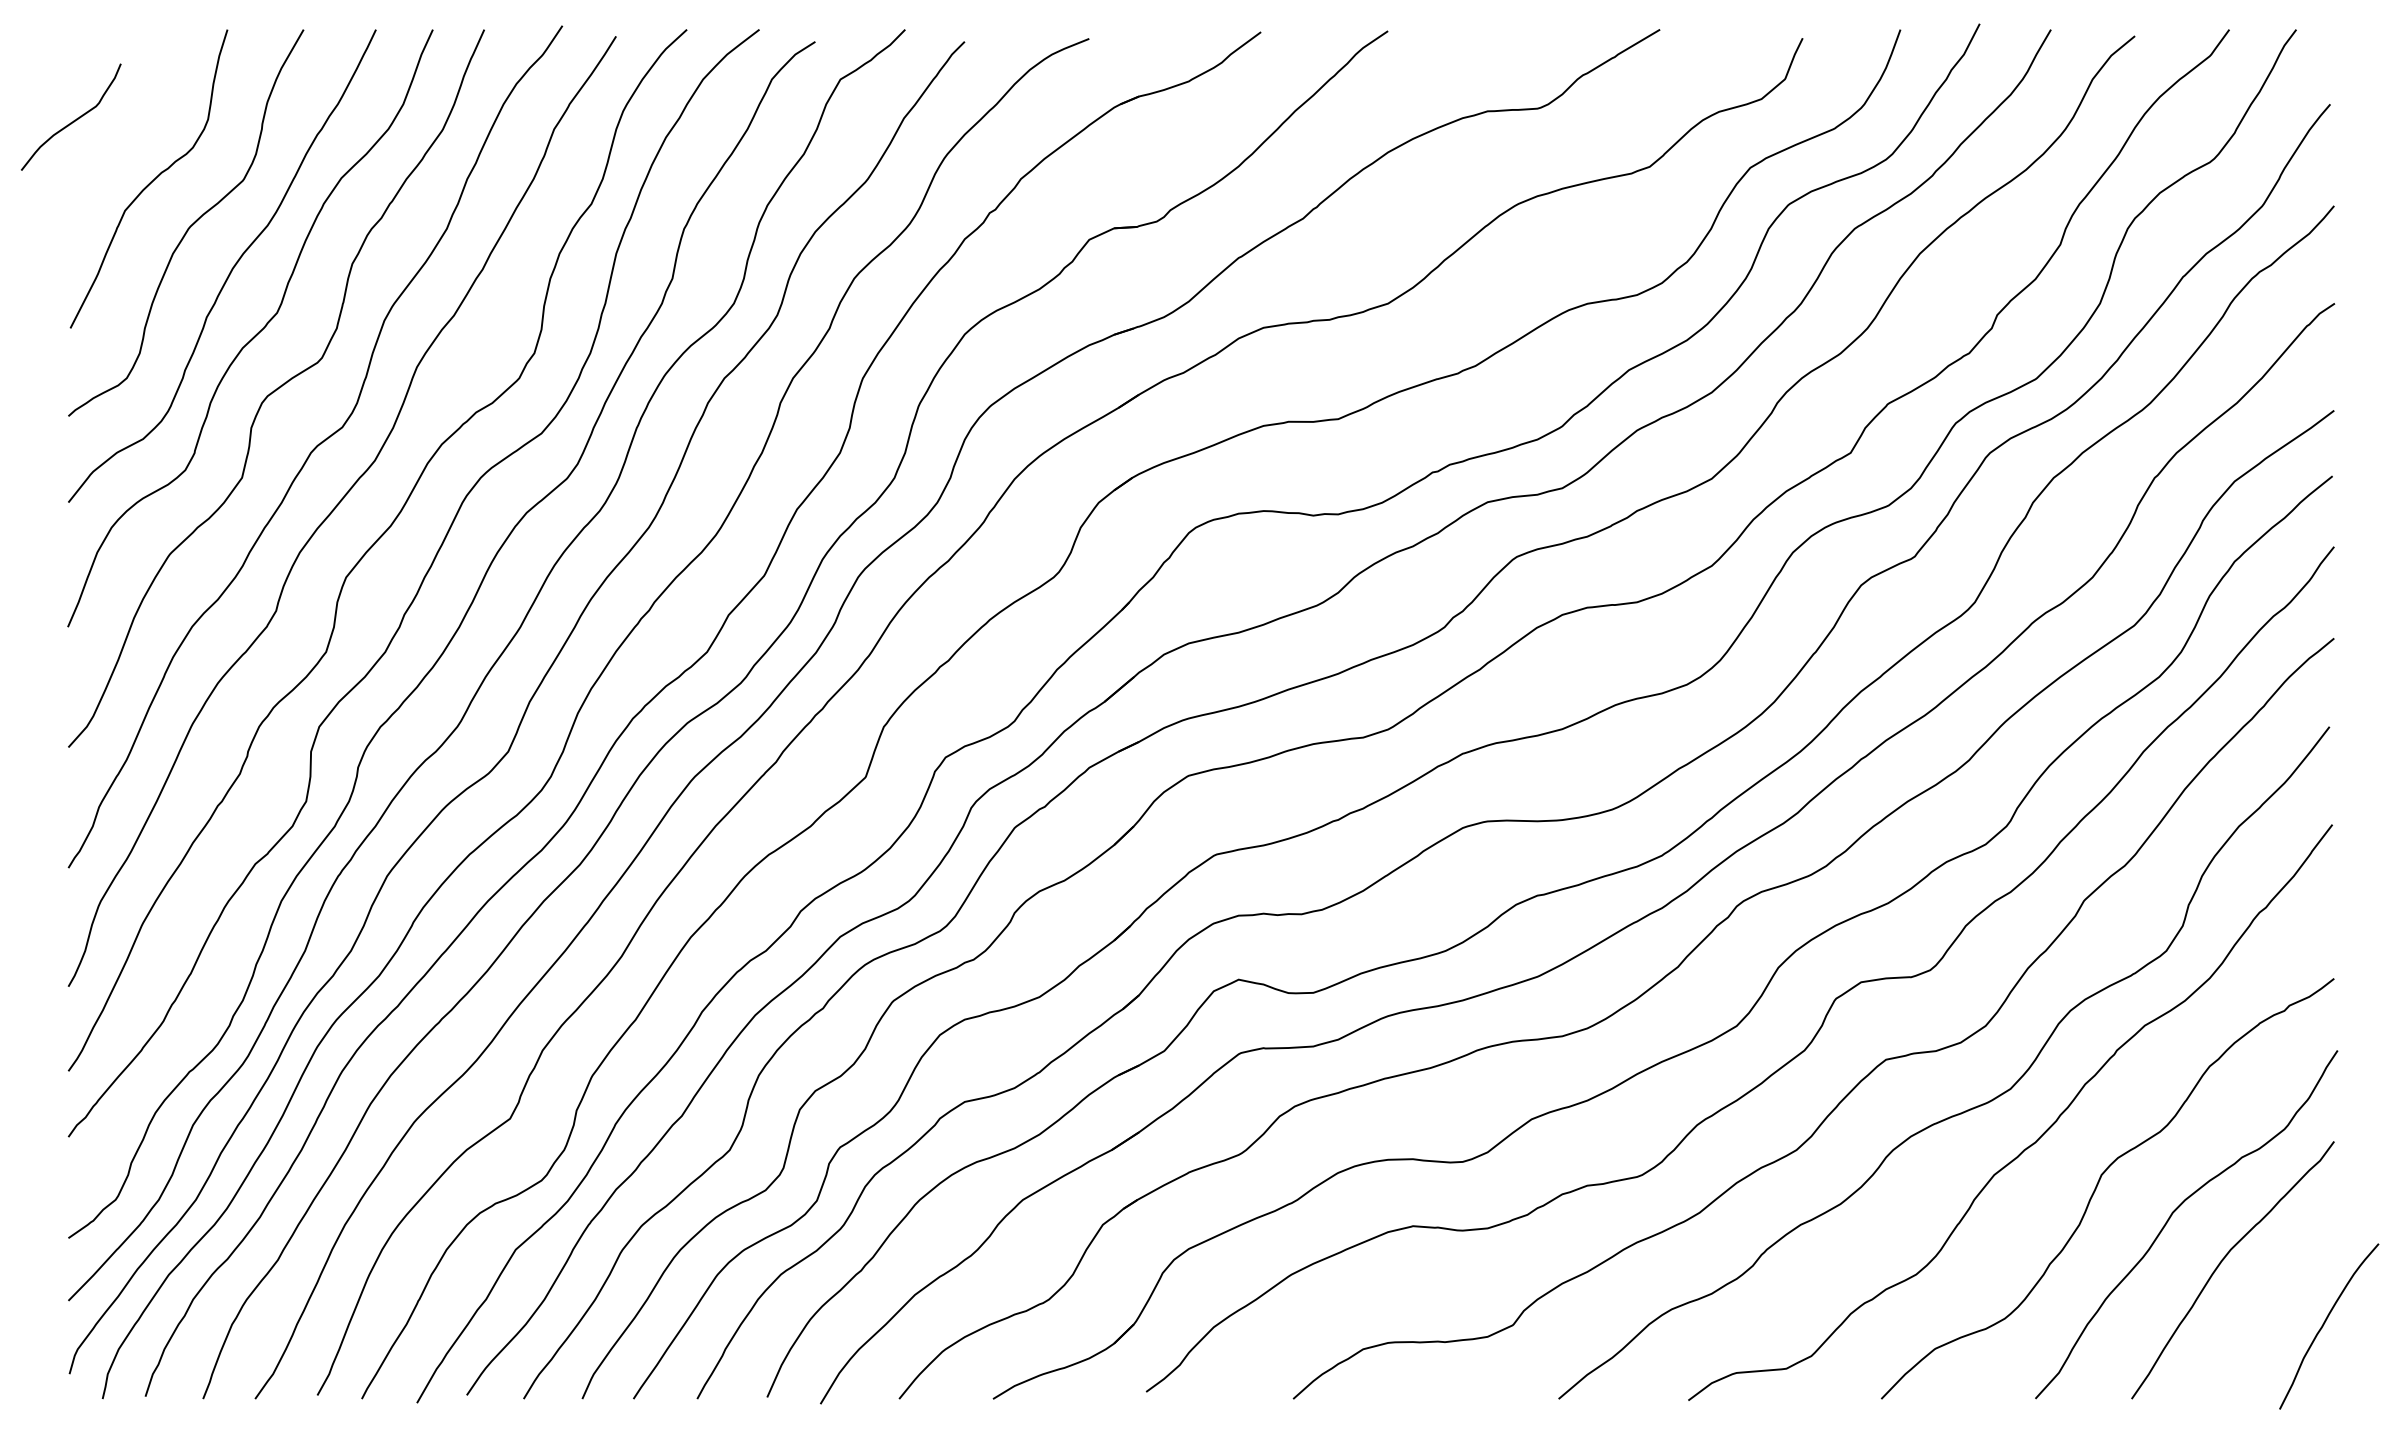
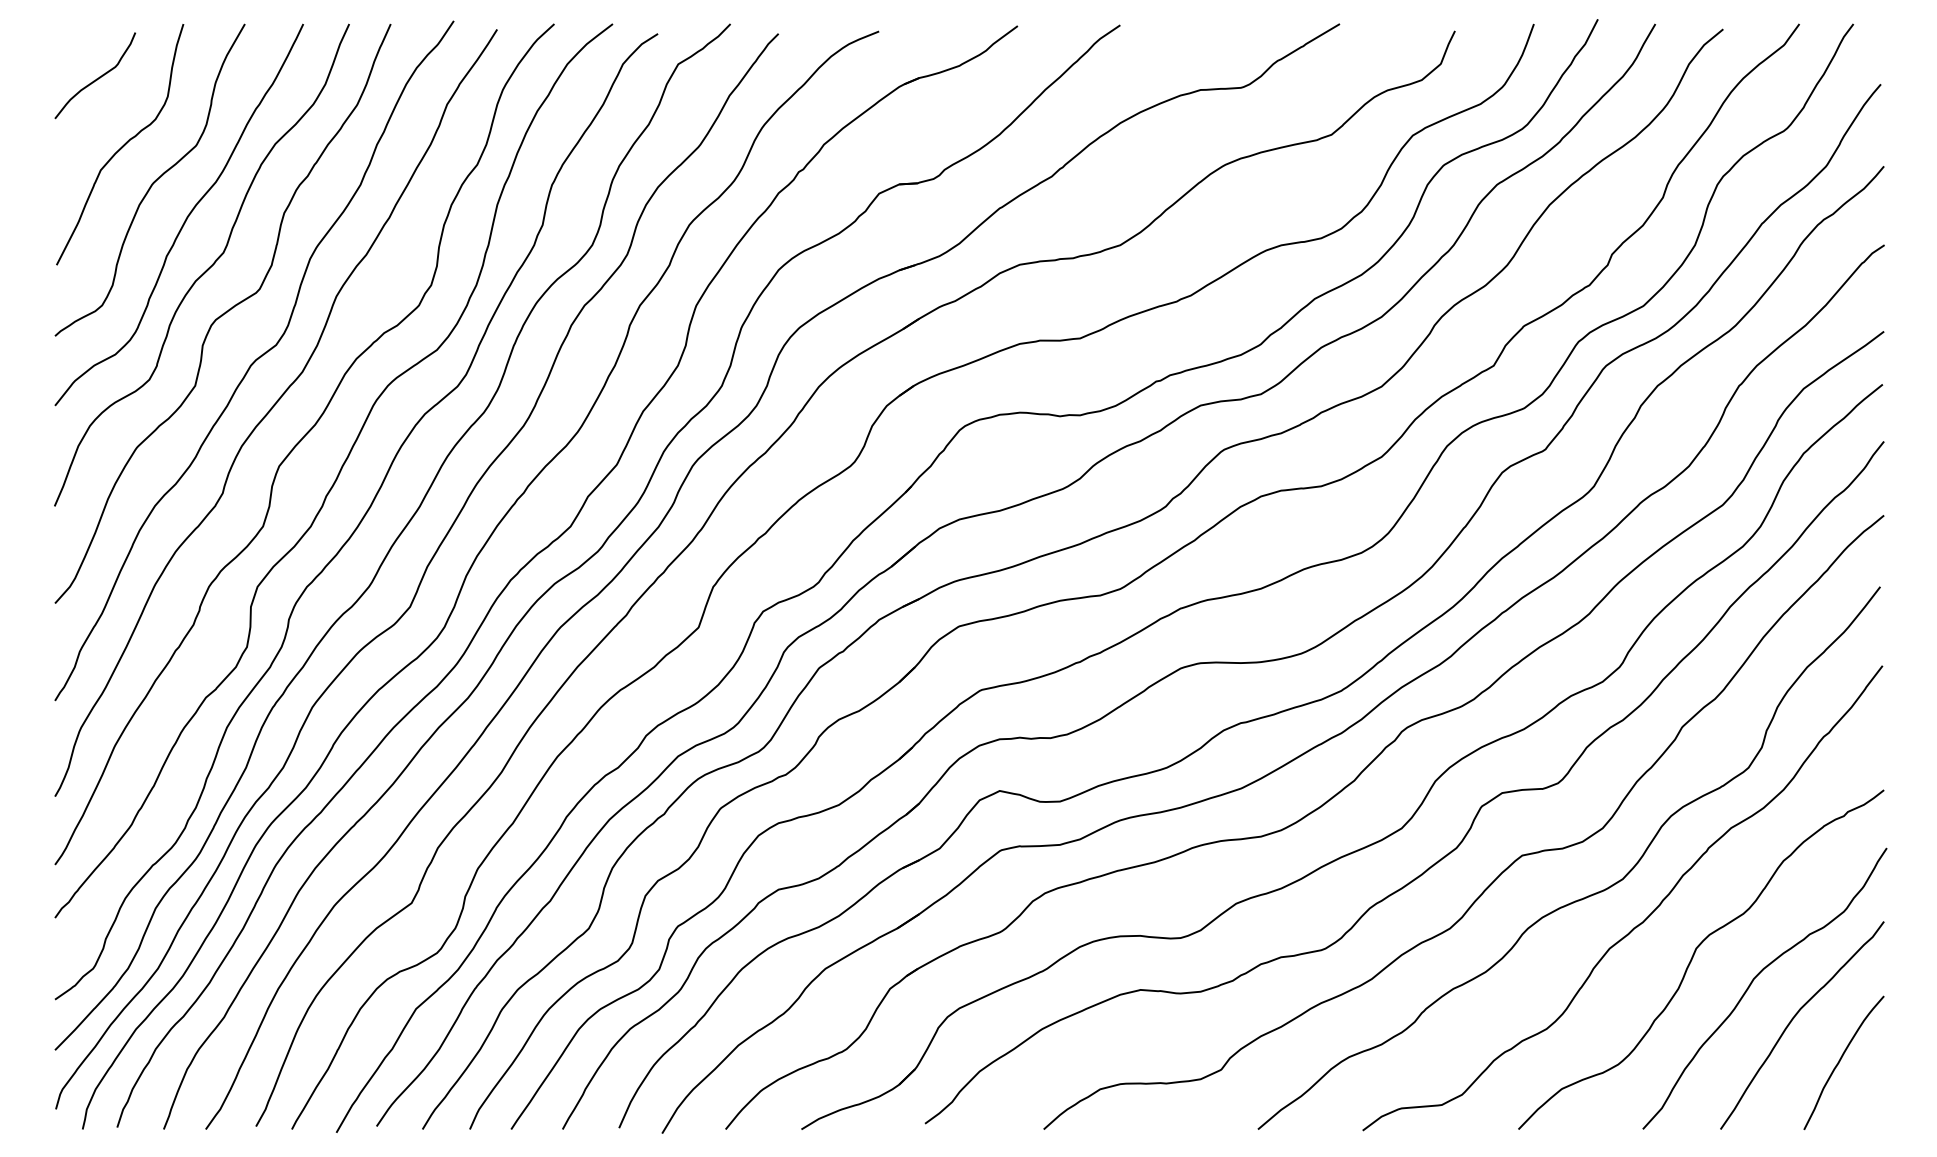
curve: (72, 120) -> (96, 78), moved
curve: (2324, 1324) -> (1840, 1061), moved

